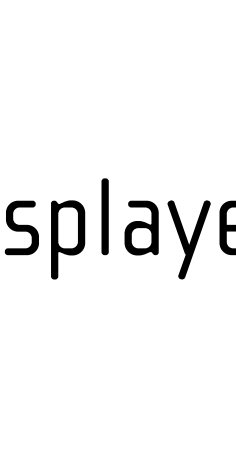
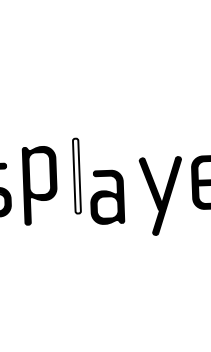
fill: (104, 216) -> (76, 175), removed
part: (141, 227) -> (107, 196), moved
part: (68, 239) -> (40, 185), moved

